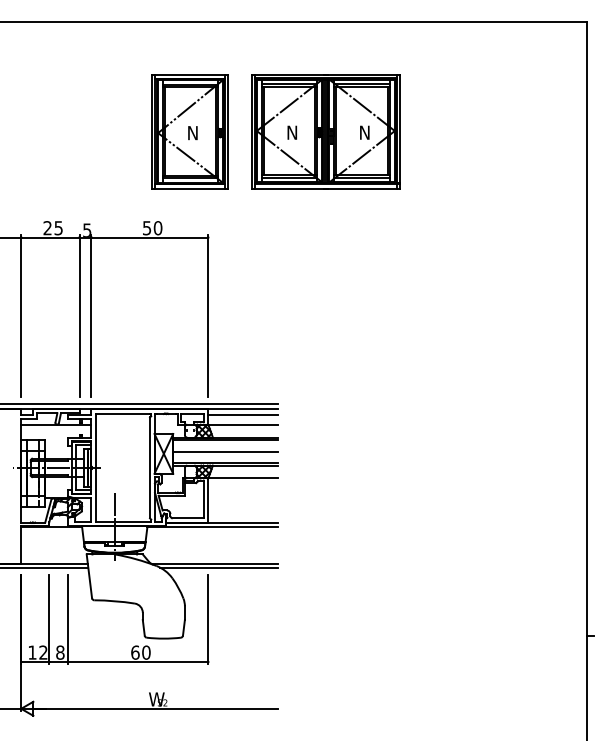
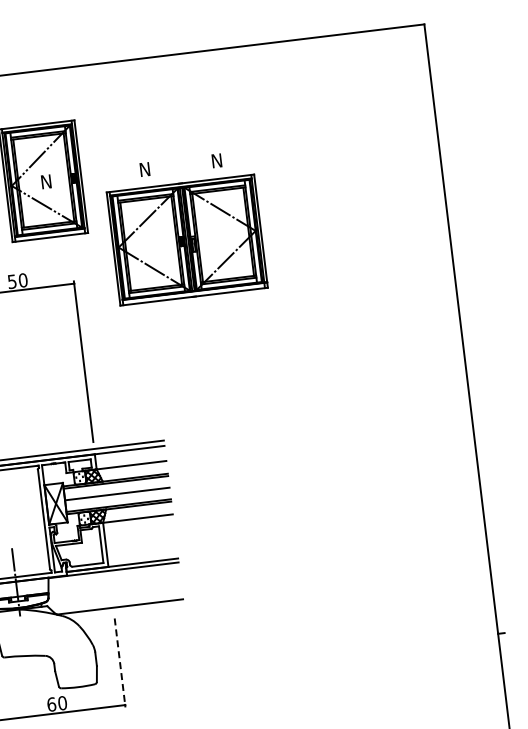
part: (325, 131) -> (186, 239), moved
line: (243, 414) -> (130, 455), removed
line: (219, 567) -> (124, 609), removed
line: (208, 619) -> (120, 662), solid -> dashed

